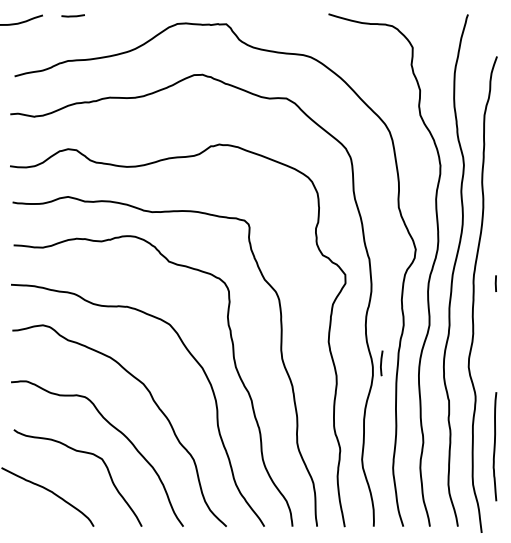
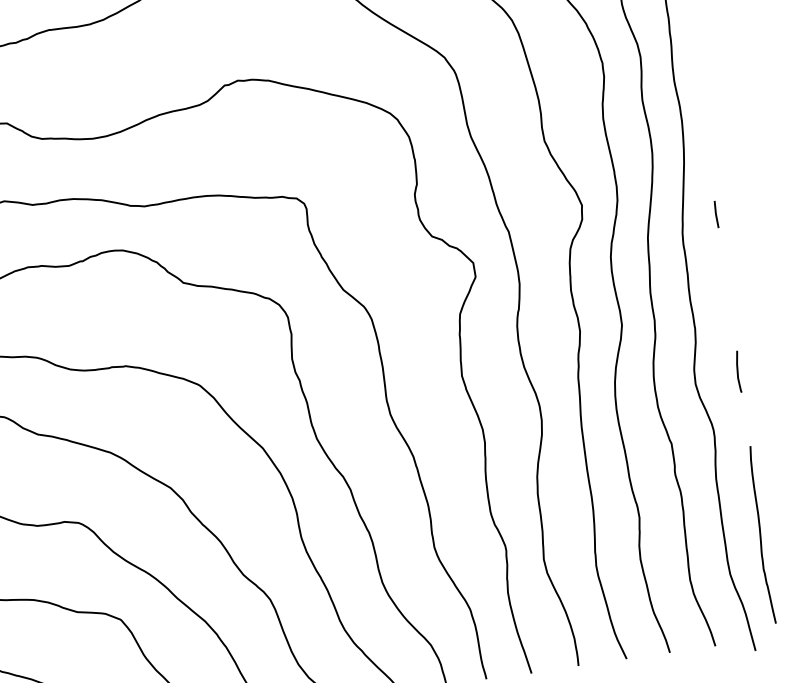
line: (495, 283) -> (715, 214), moved
line: (381, 363) -> (738, 372), moved
curve: (494, 446) -> (760, 534), moved

